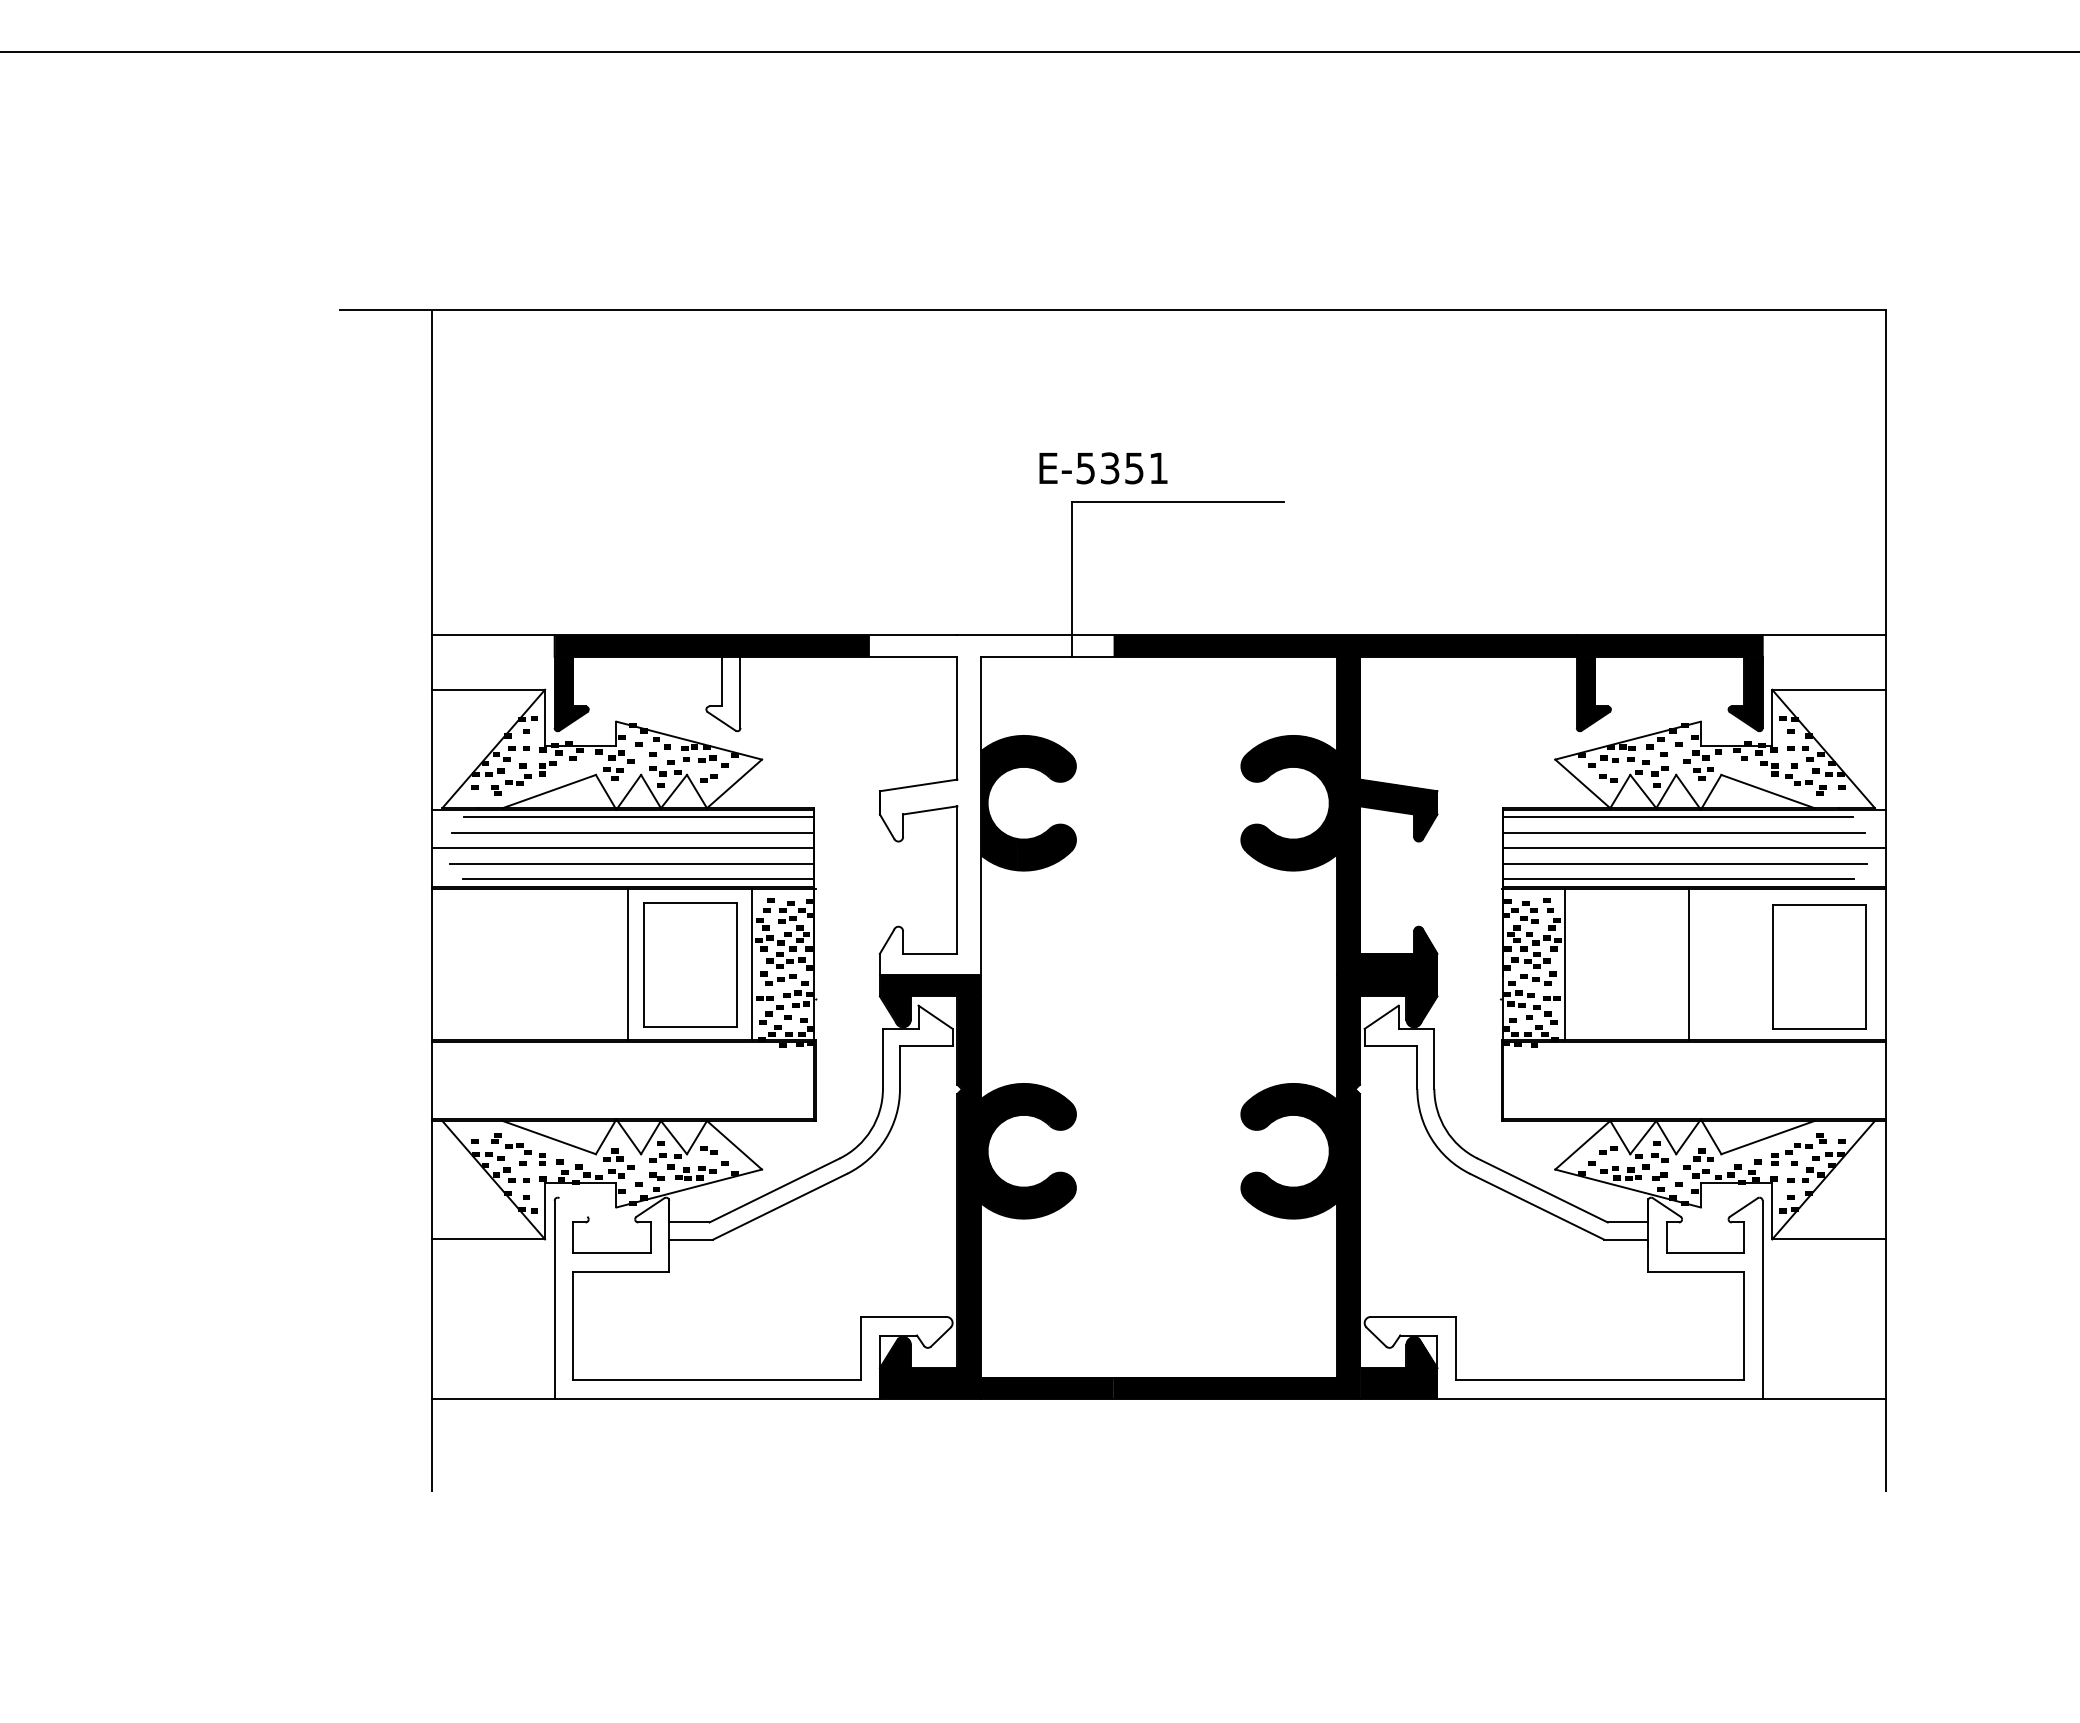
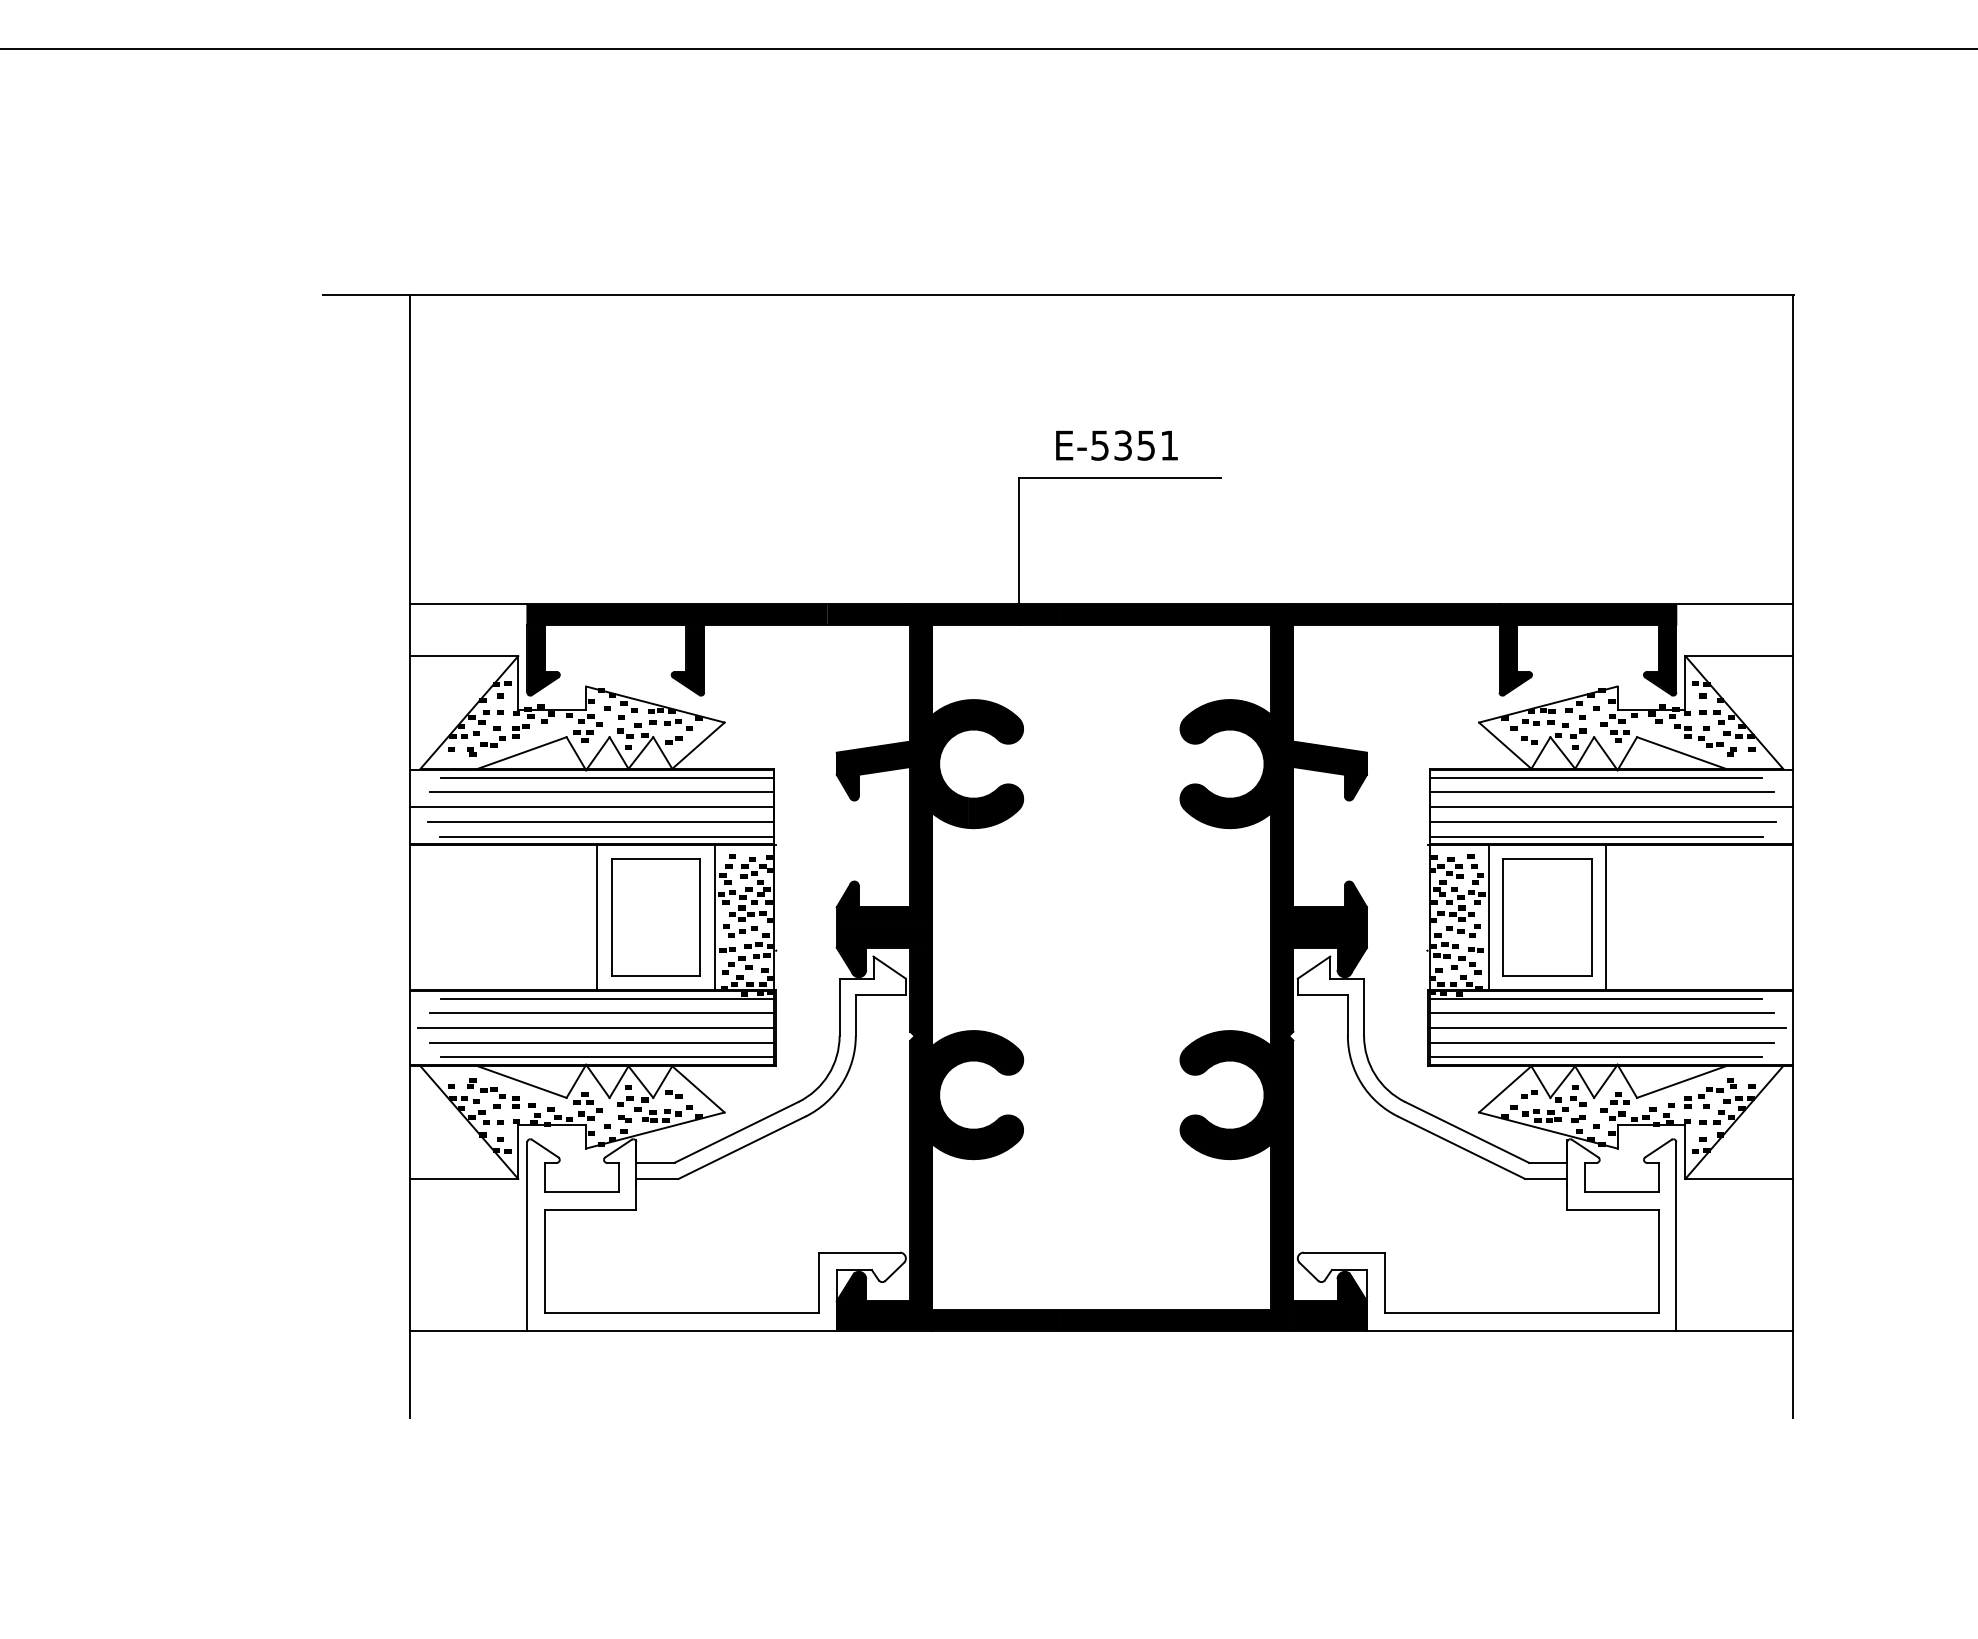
text: (1103, 468) -> (1116, 445), moved
fill: (723, 693) -> (687, 659), added
fill: (991, 804) -> (942, 765), added
part: (1819, 966) -> (1547, 917), moved
line: (639, 1049) -> (608, 998), added
line: (1678, 1049) -> (1596, 998), added
line: (632, 1065) -> (601, 1013), added
line: (1684, 1065) -> (1601, 1013), added
line: (626, 1080) -> (595, 1027), added
line: (1690, 1080) -> (1607, 1027), added
line: (632, 1096) -> (601, 1043), added
line: (1684, 1096) -> (1601, 1043), added
line: (639, 1111) -> (608, 1057), added
line: (1678, 1111) -> (1596, 1057), added
line: (573, 1207) -> (545, 1148), added

